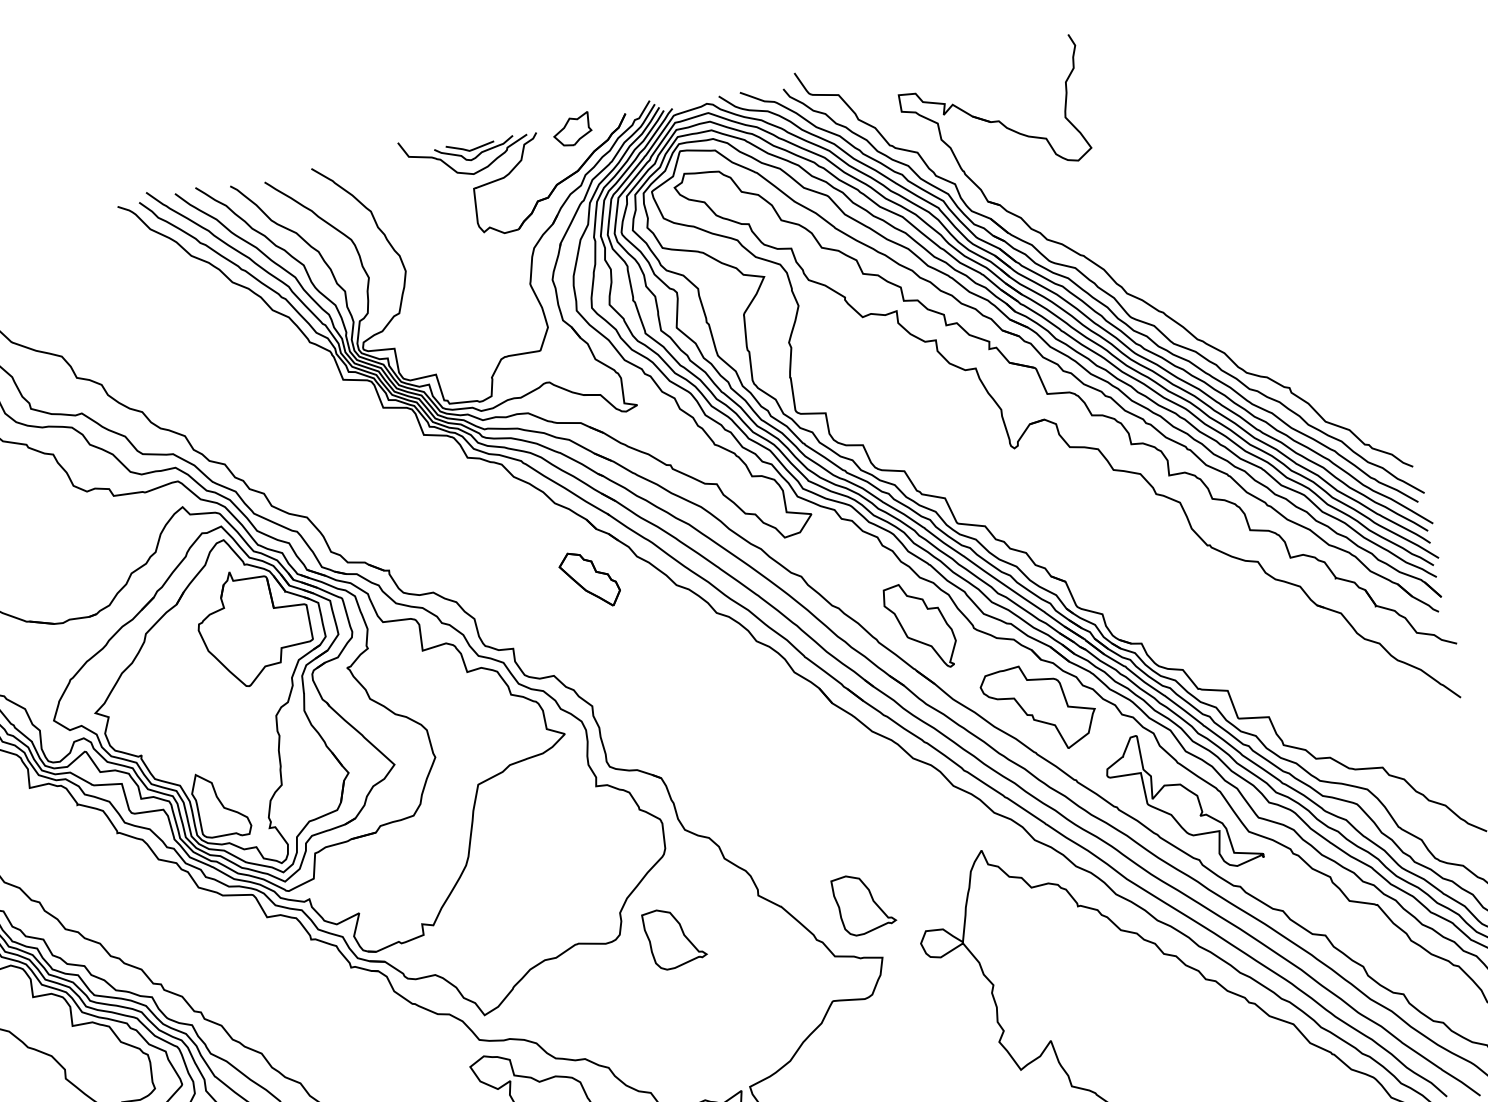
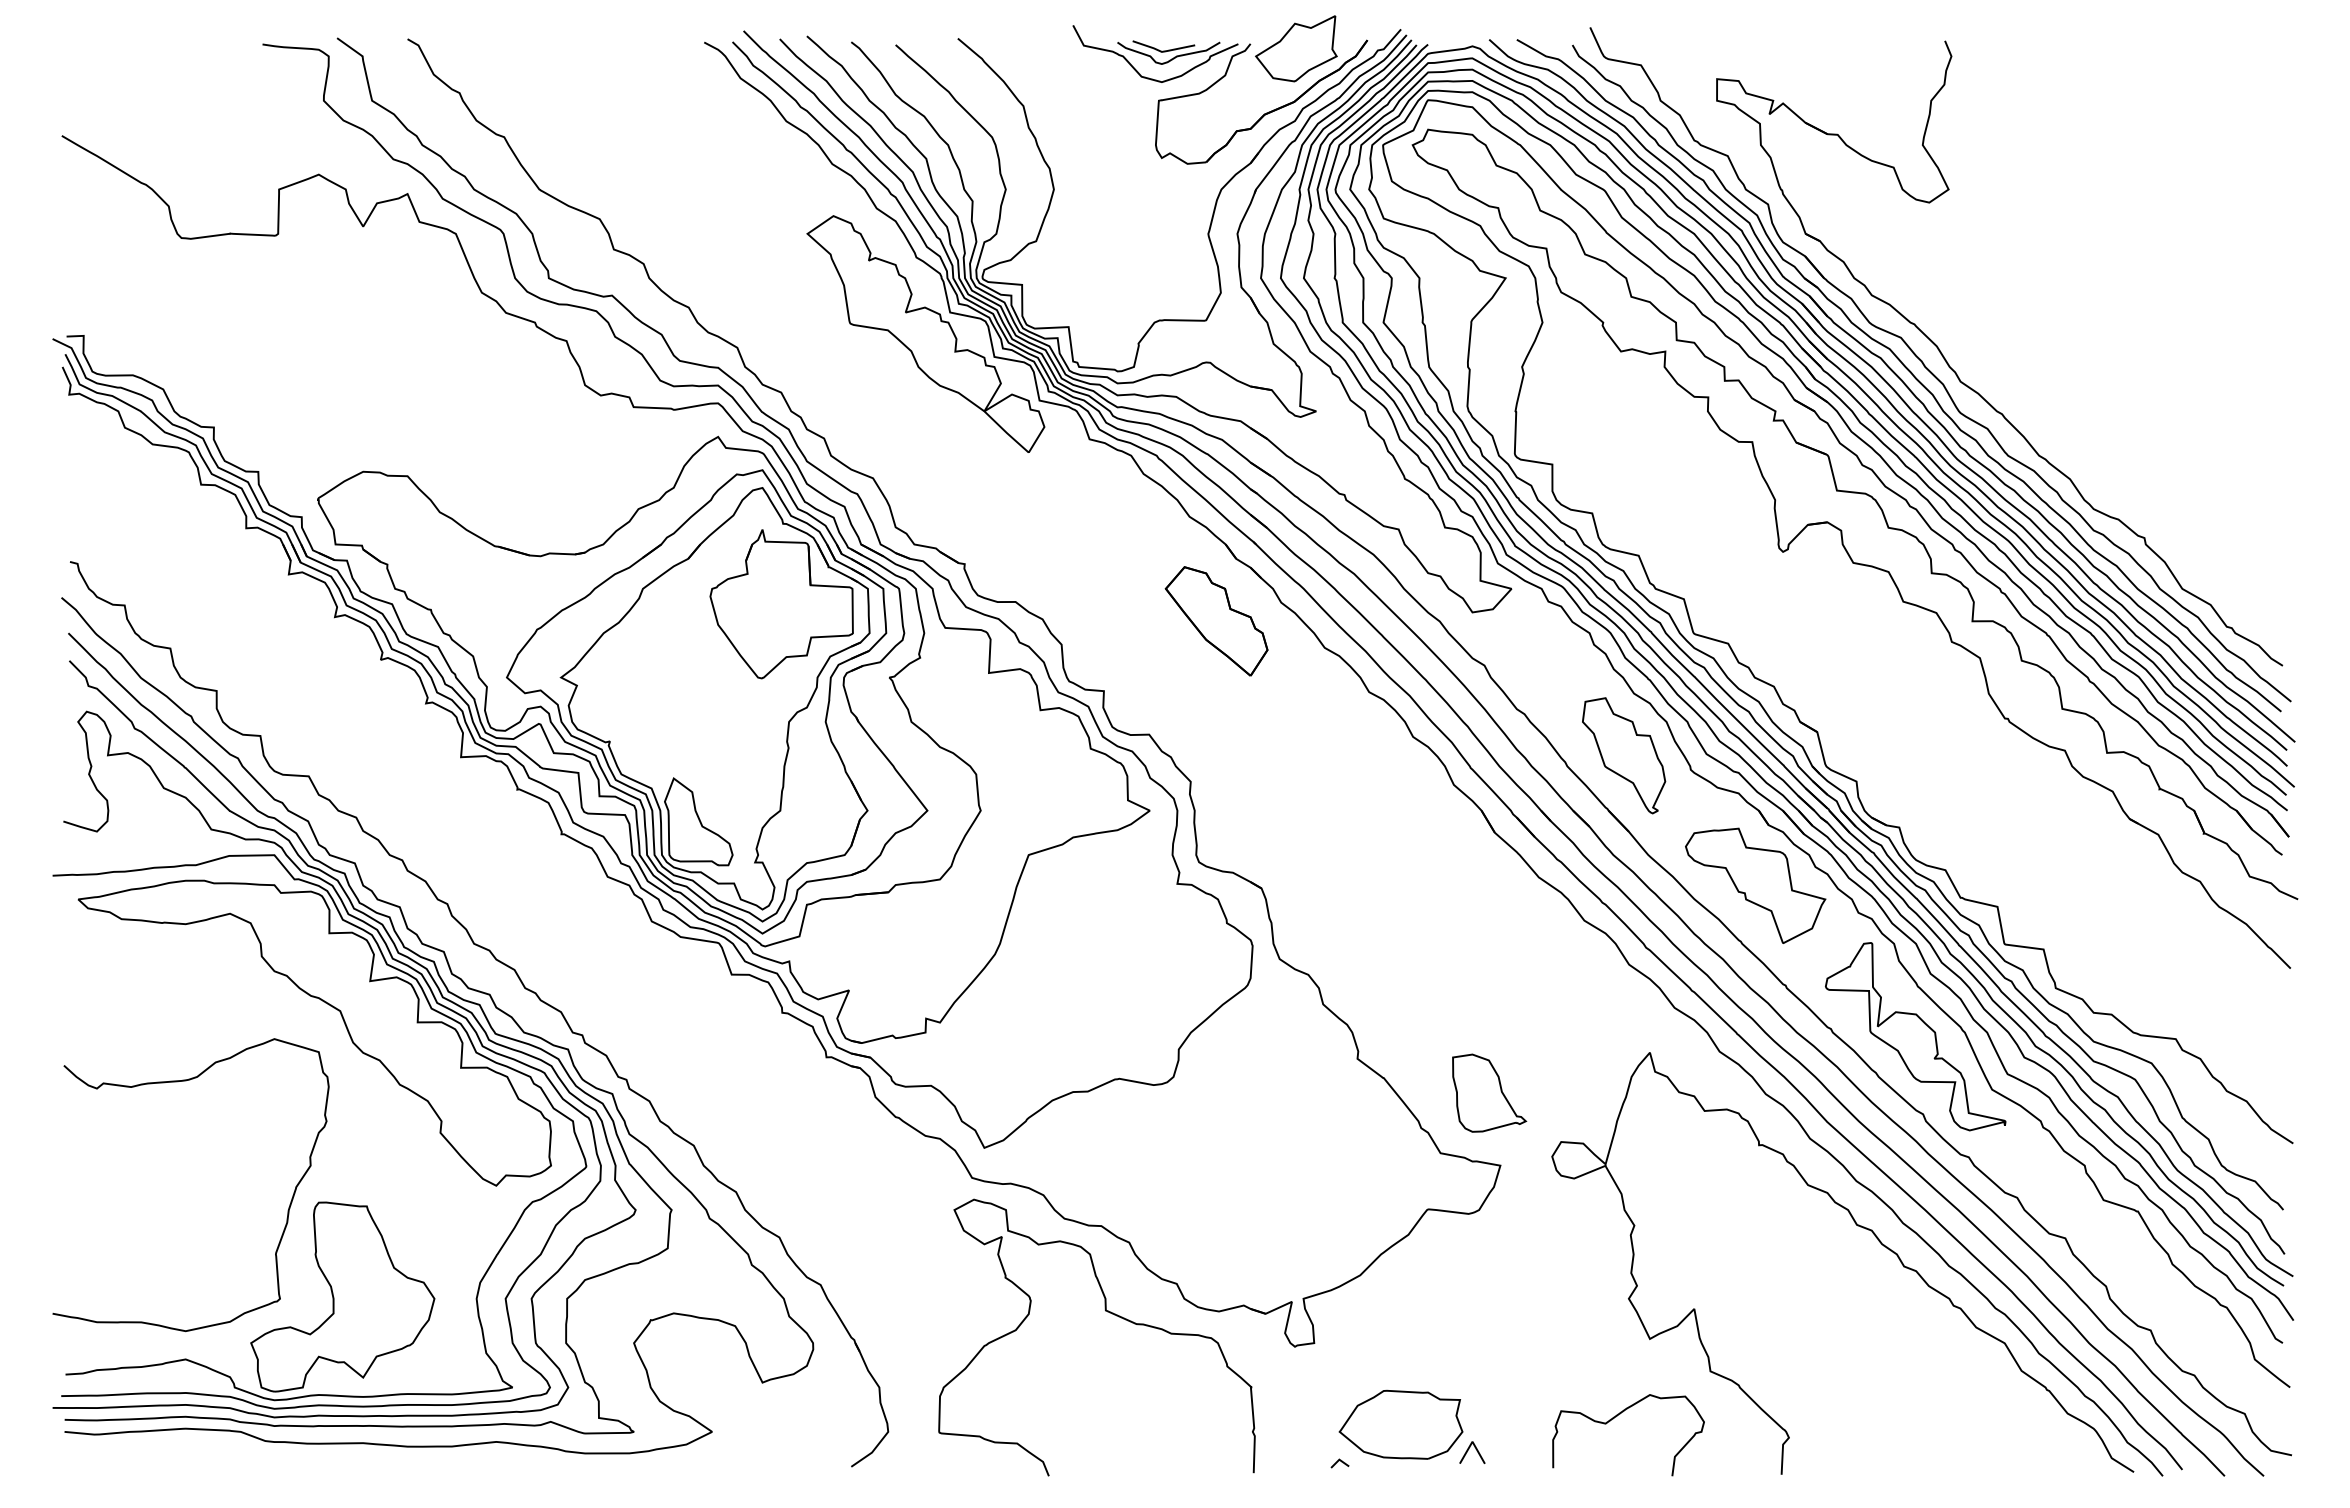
part: (572, 129) -> (1296, 48), size x1.67
part: (327, 399) -> (925, 333), added
part: (589, 579) -> (1216, 621), size x1.43
part: (674, 937) -> (1242, 1092), removed

